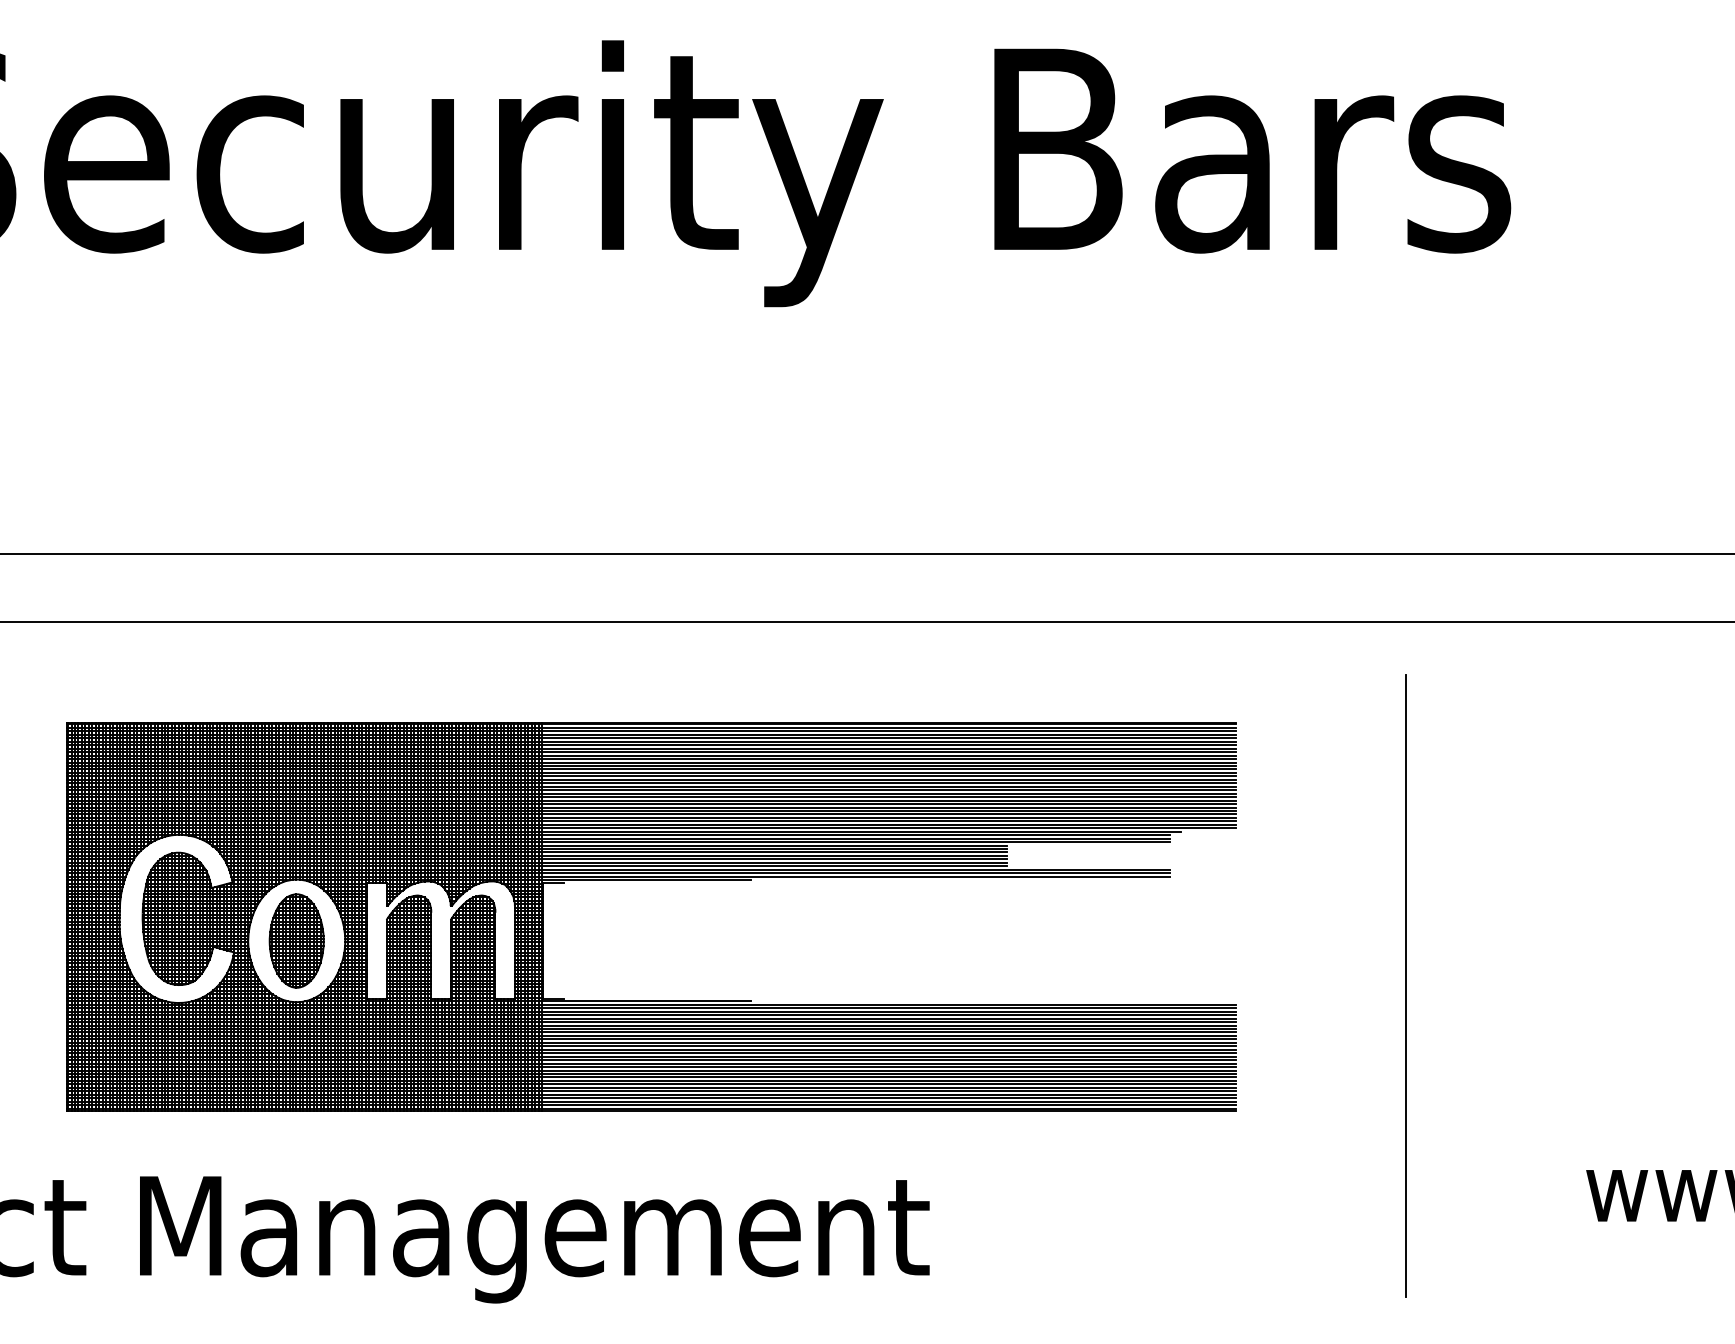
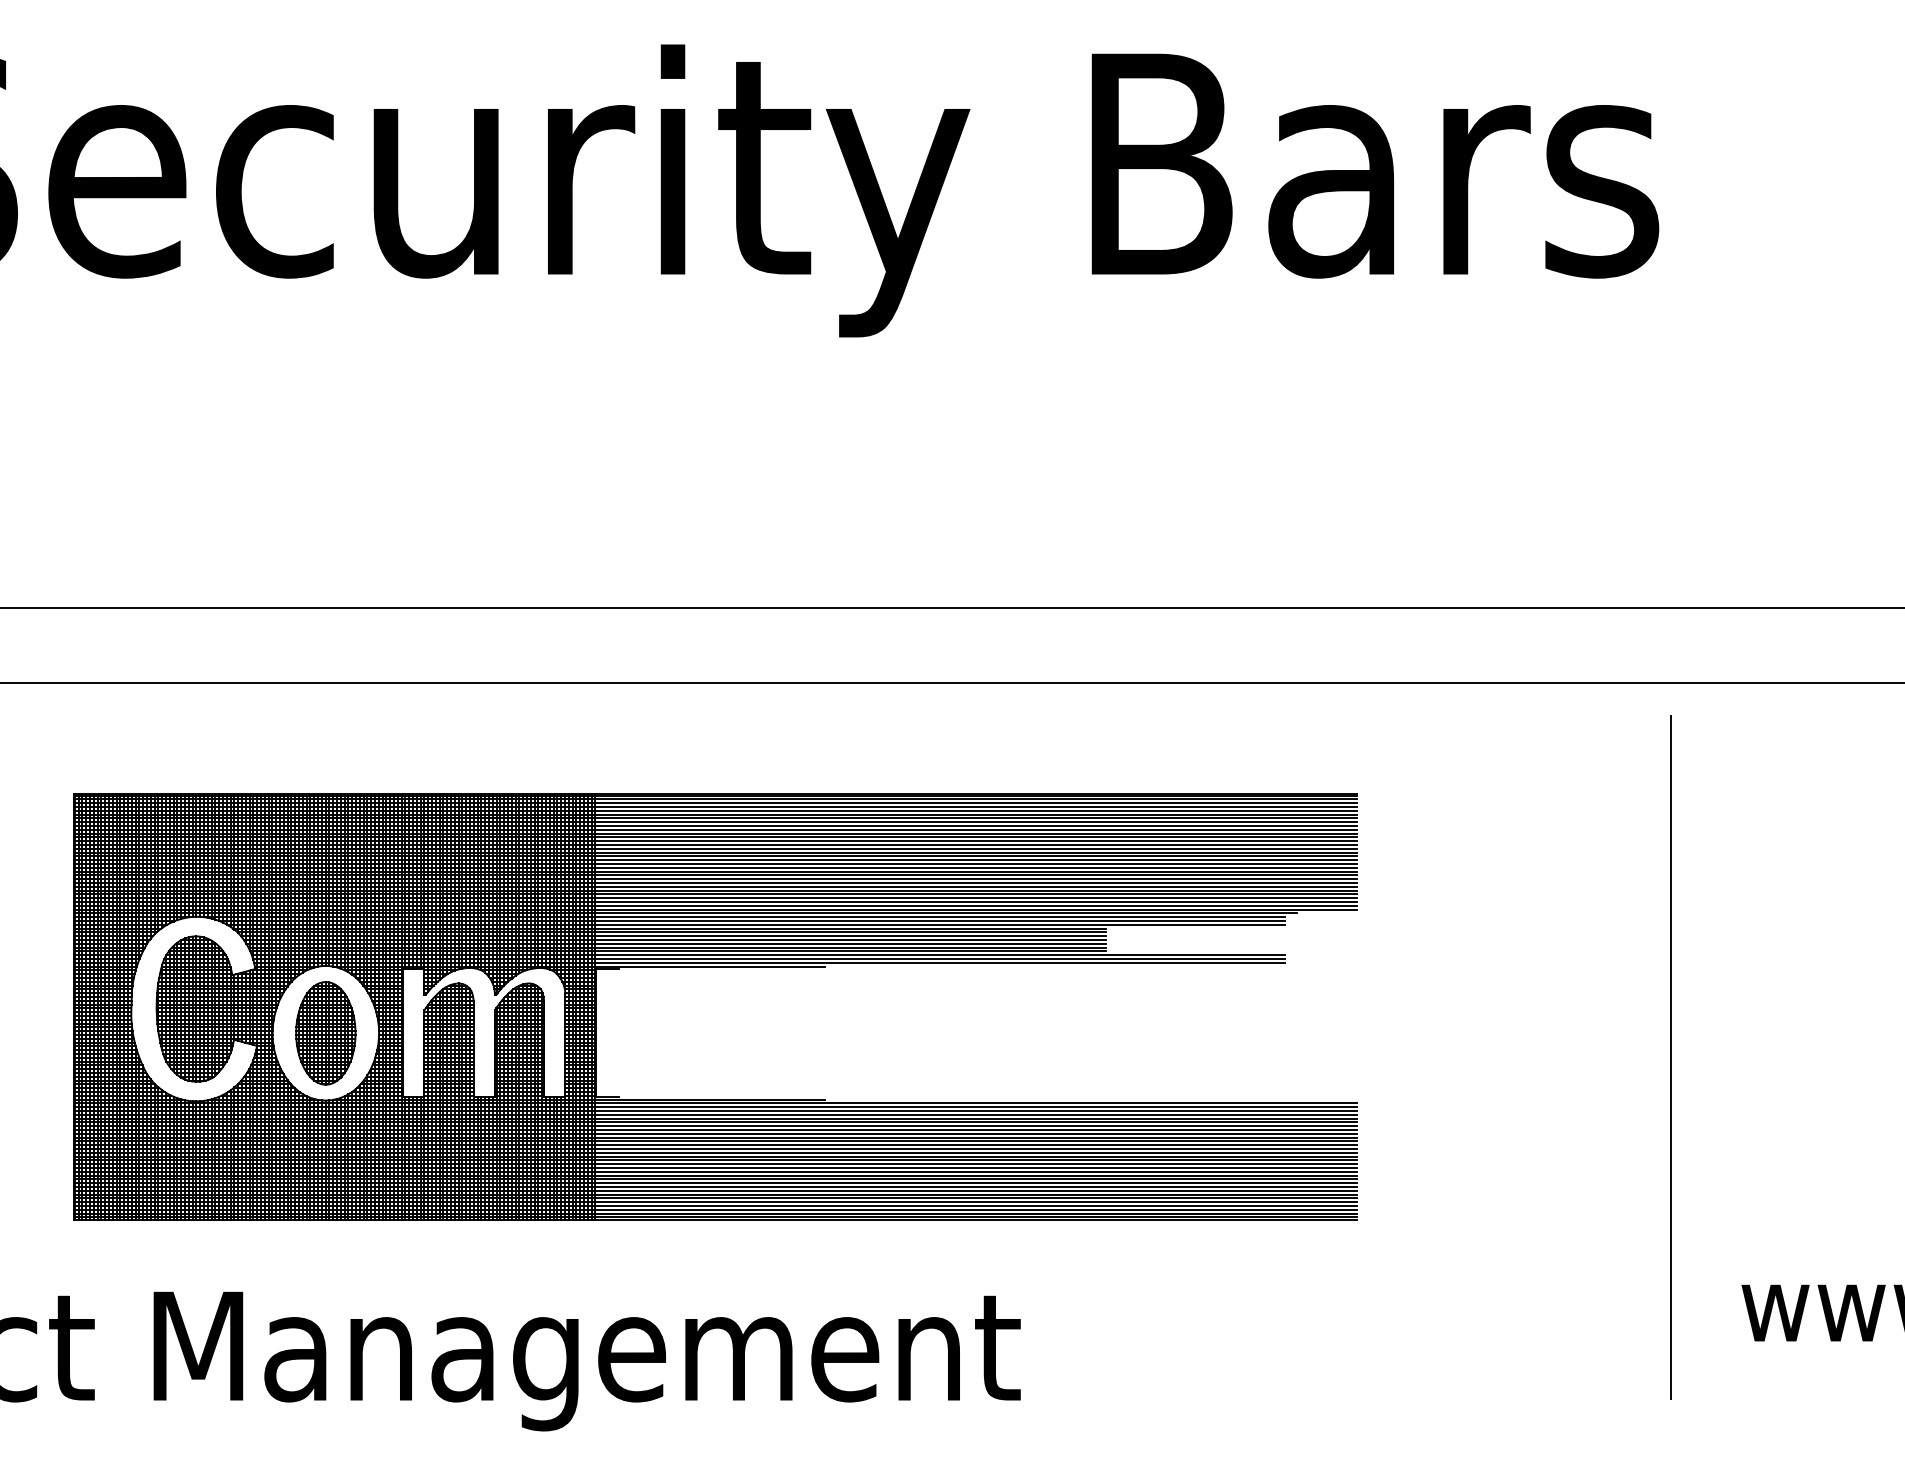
line: (1404, 985) -> (1670, 1057), moved

